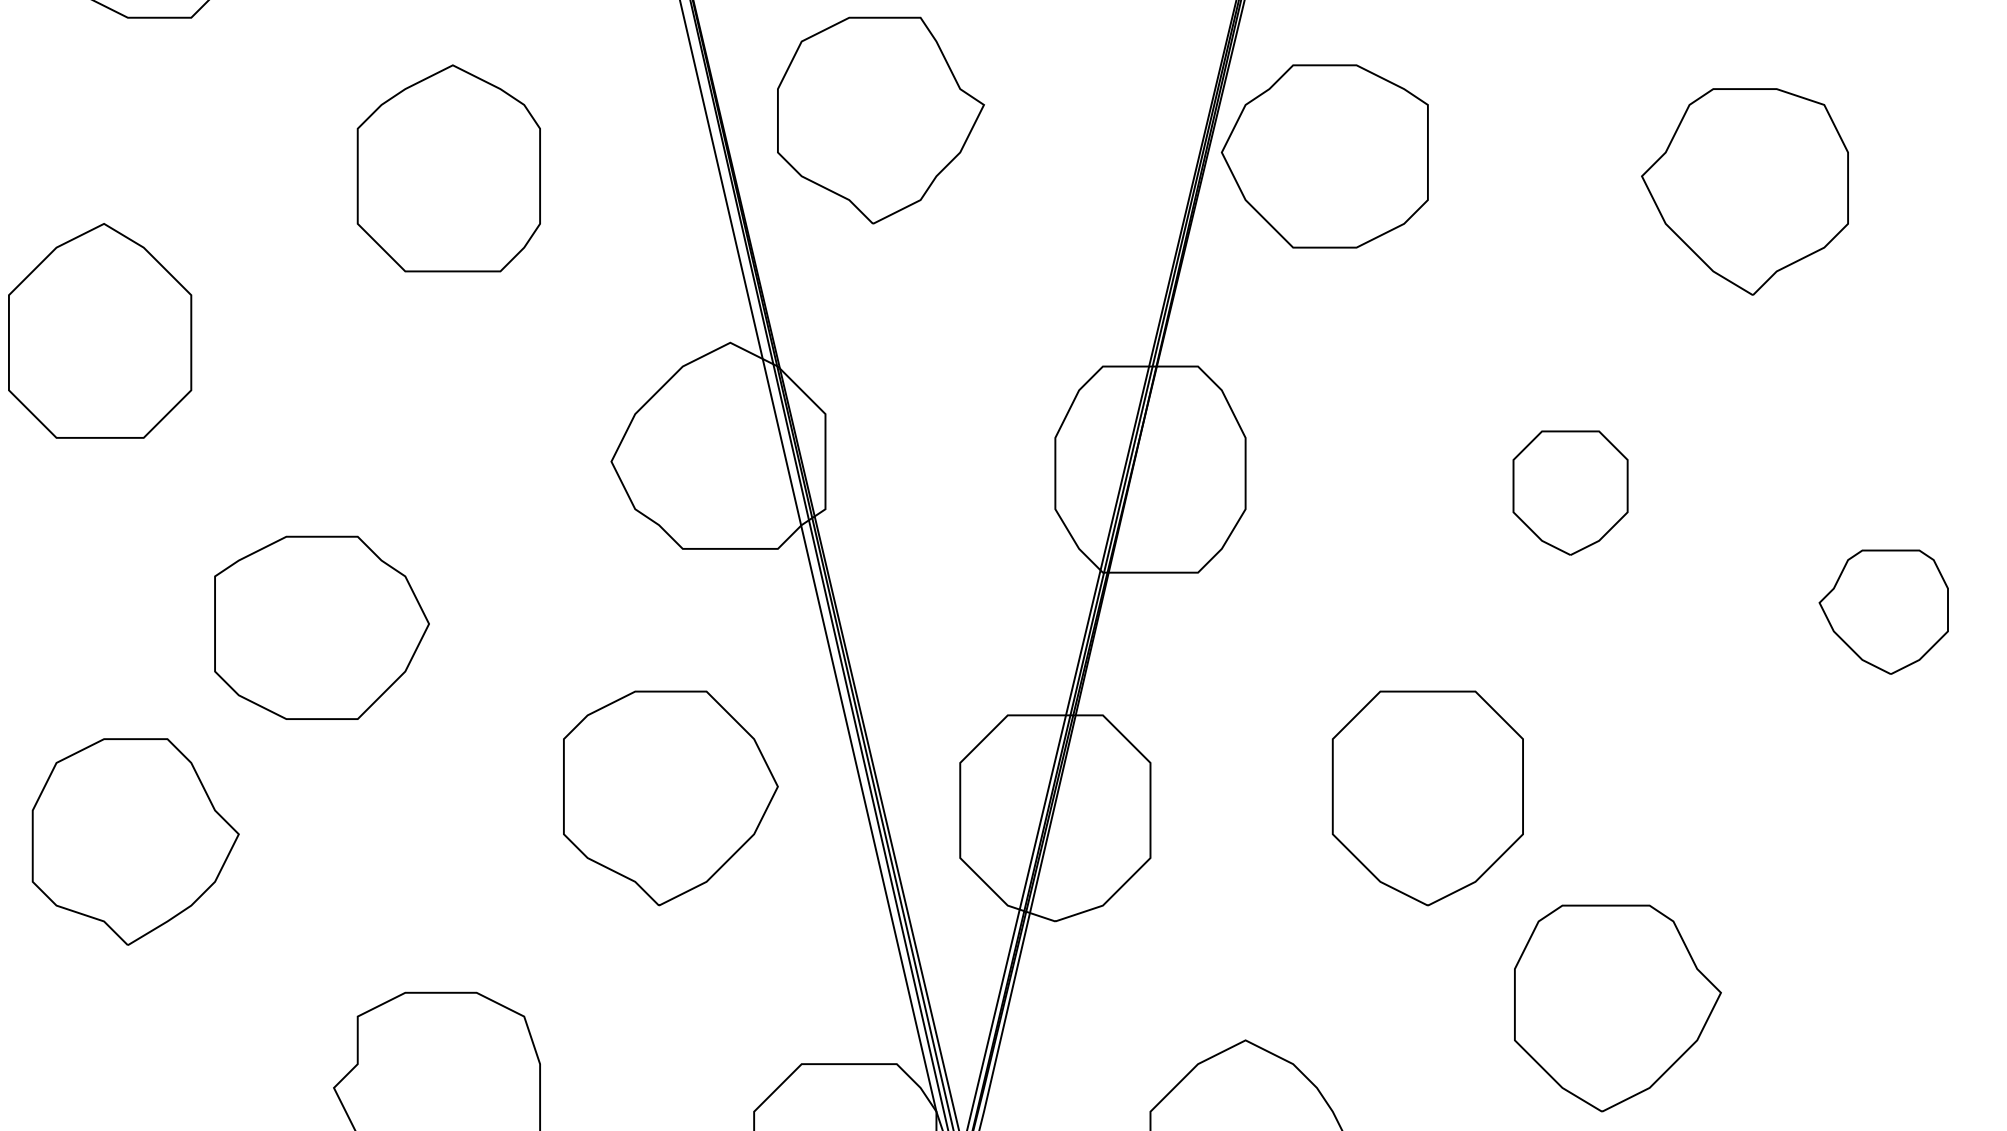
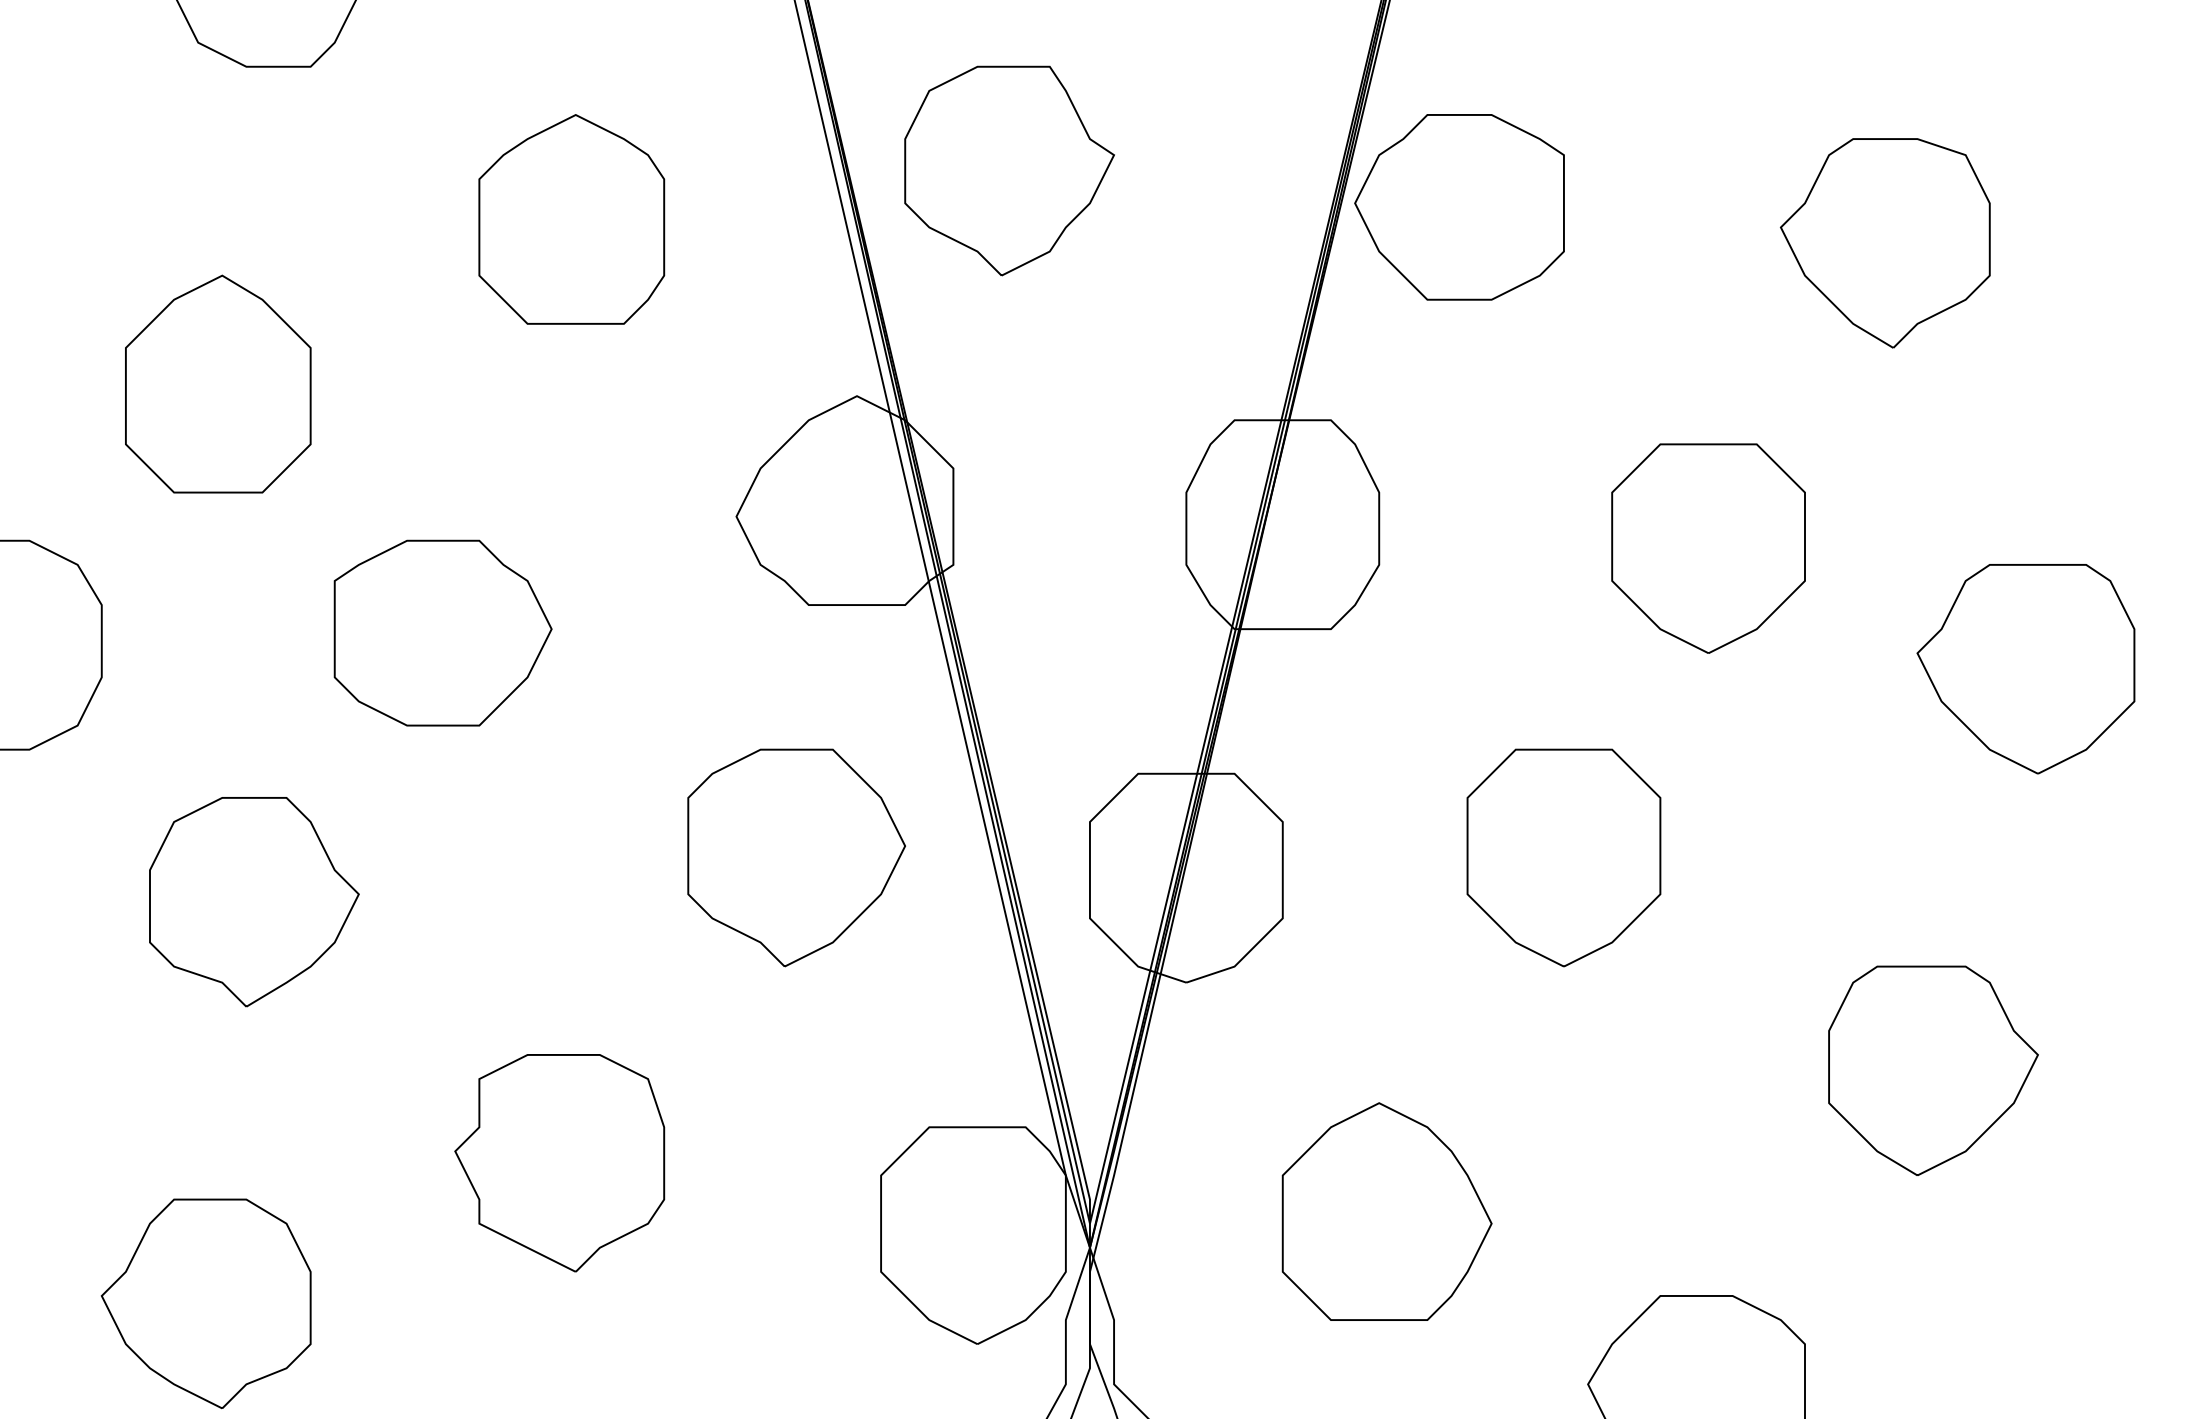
part: (1570, 493) -> (1708, 548), size x1.67
part: (1883, 612) -> (2025, 669), size x1.67
part: (321, 627) -> (442, 632), moved
part: (1617, 1008) -> (1933, 1070), moved

